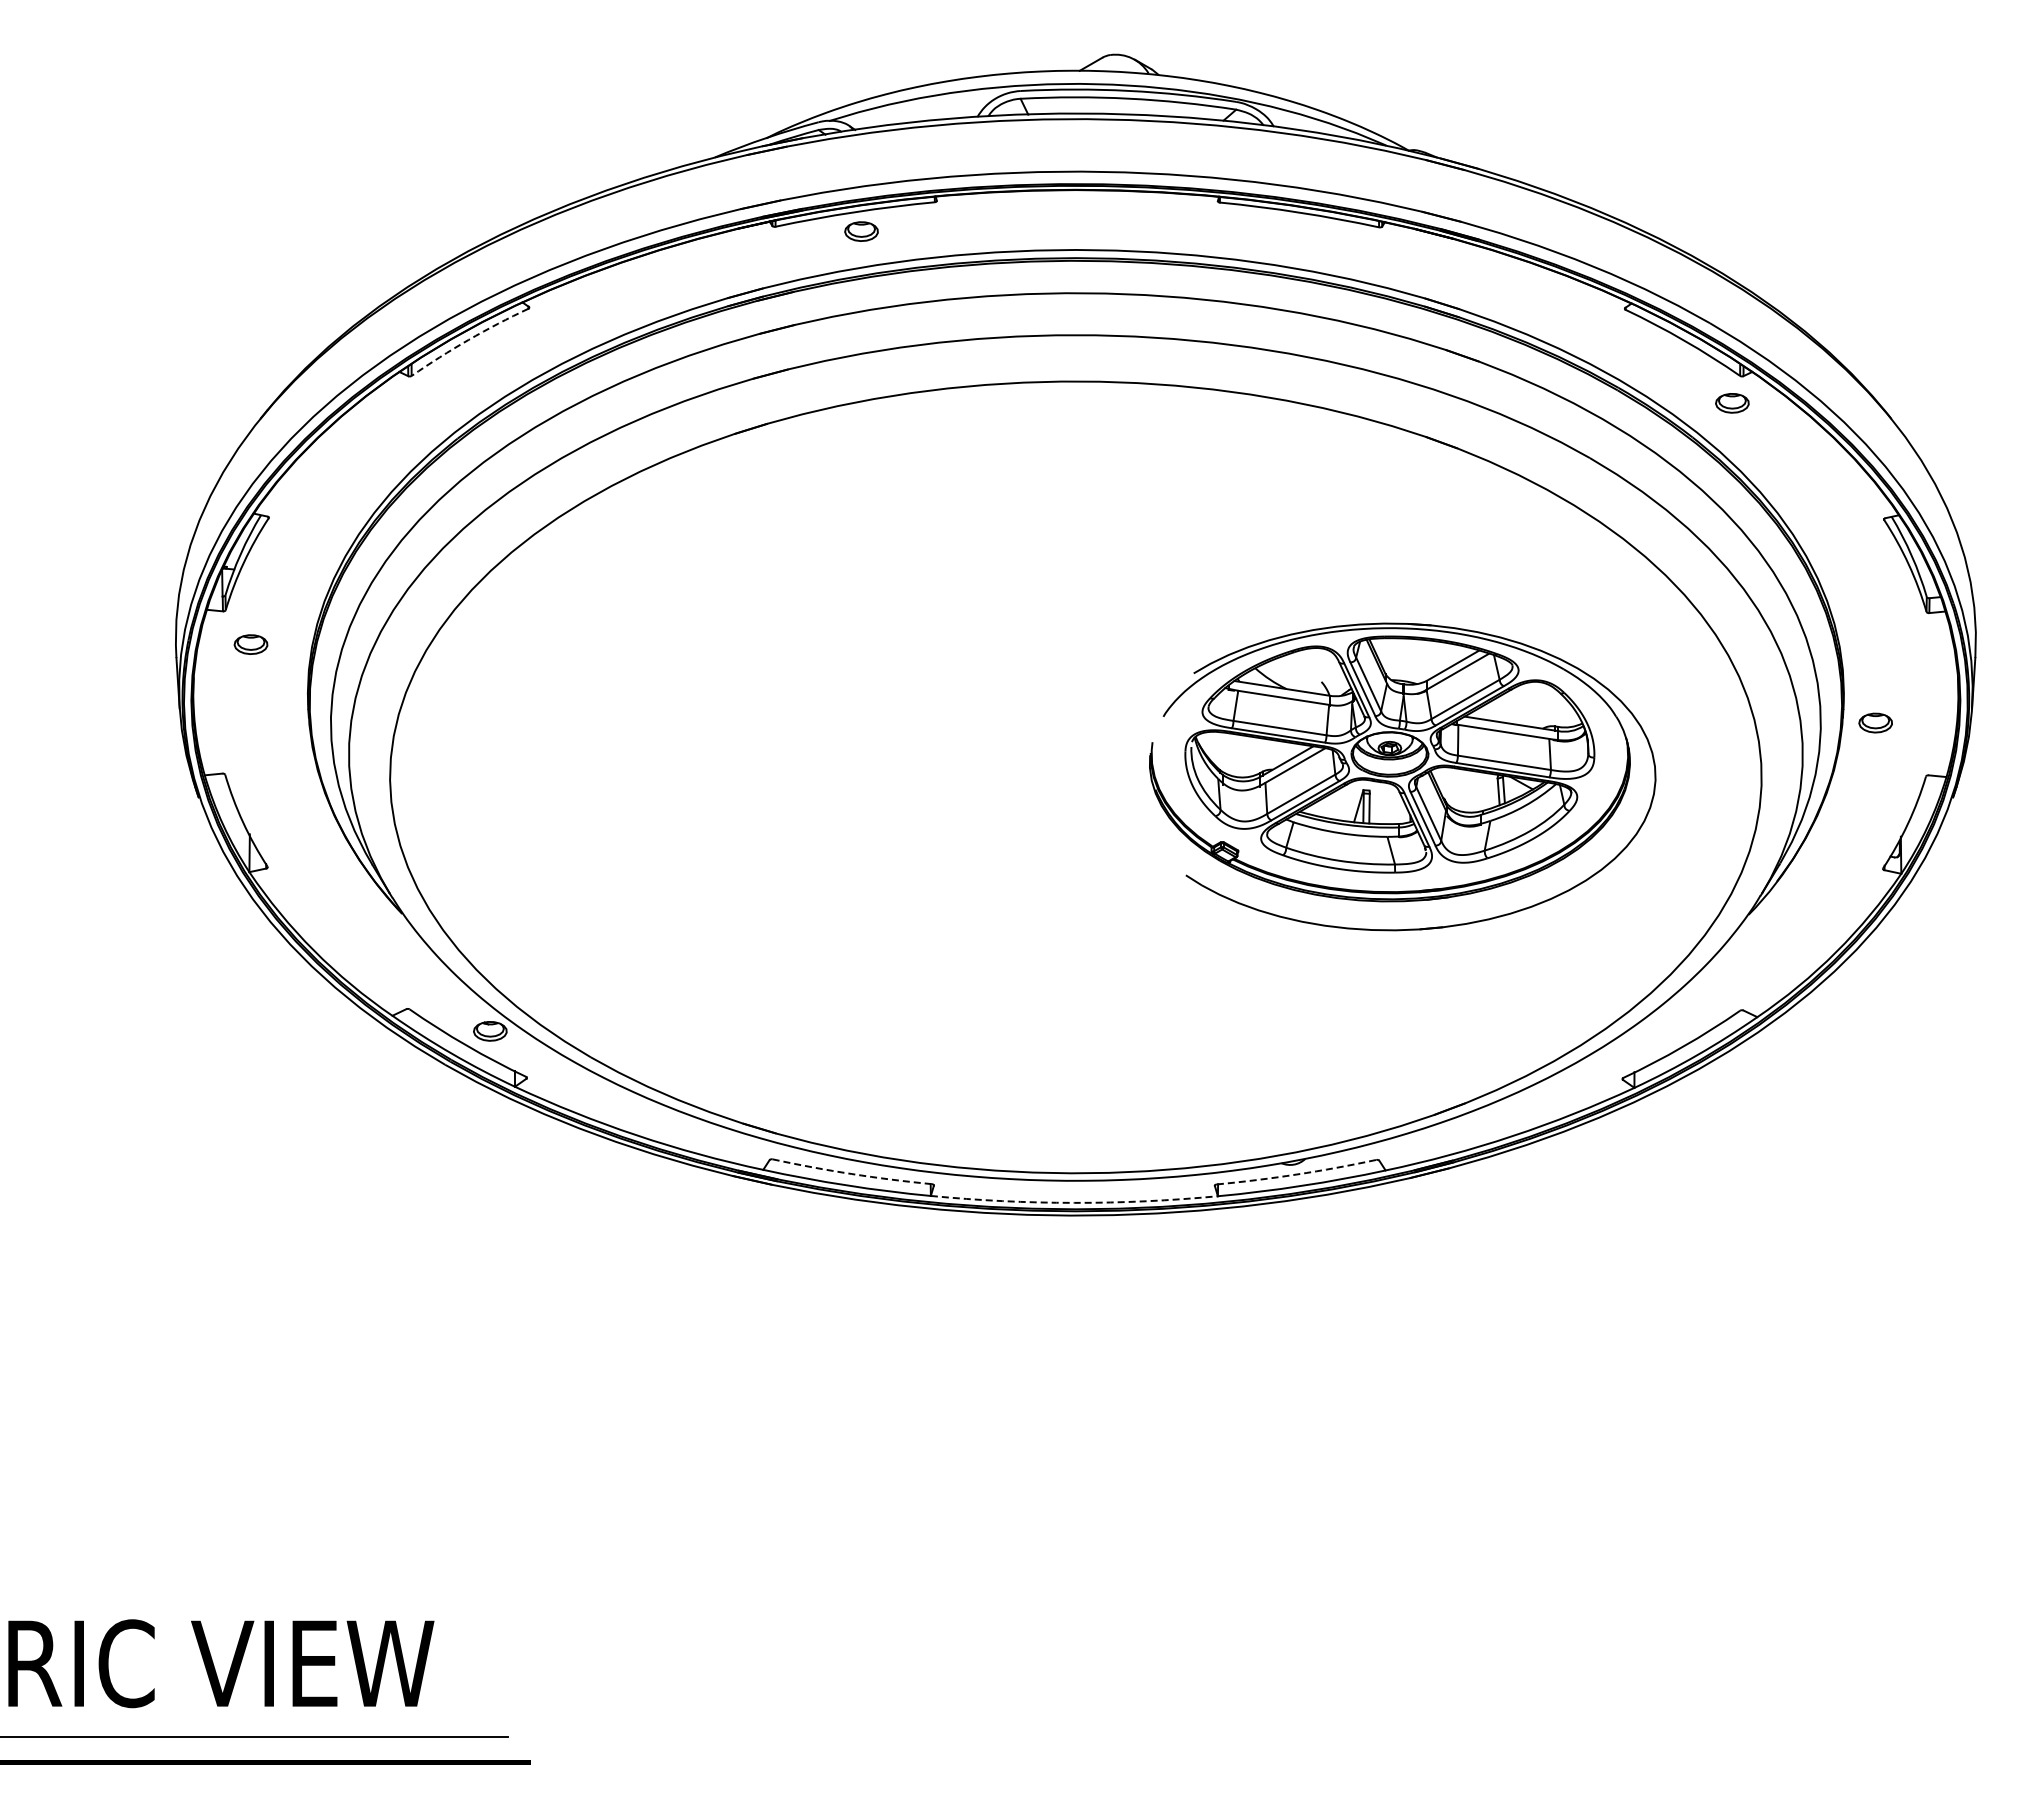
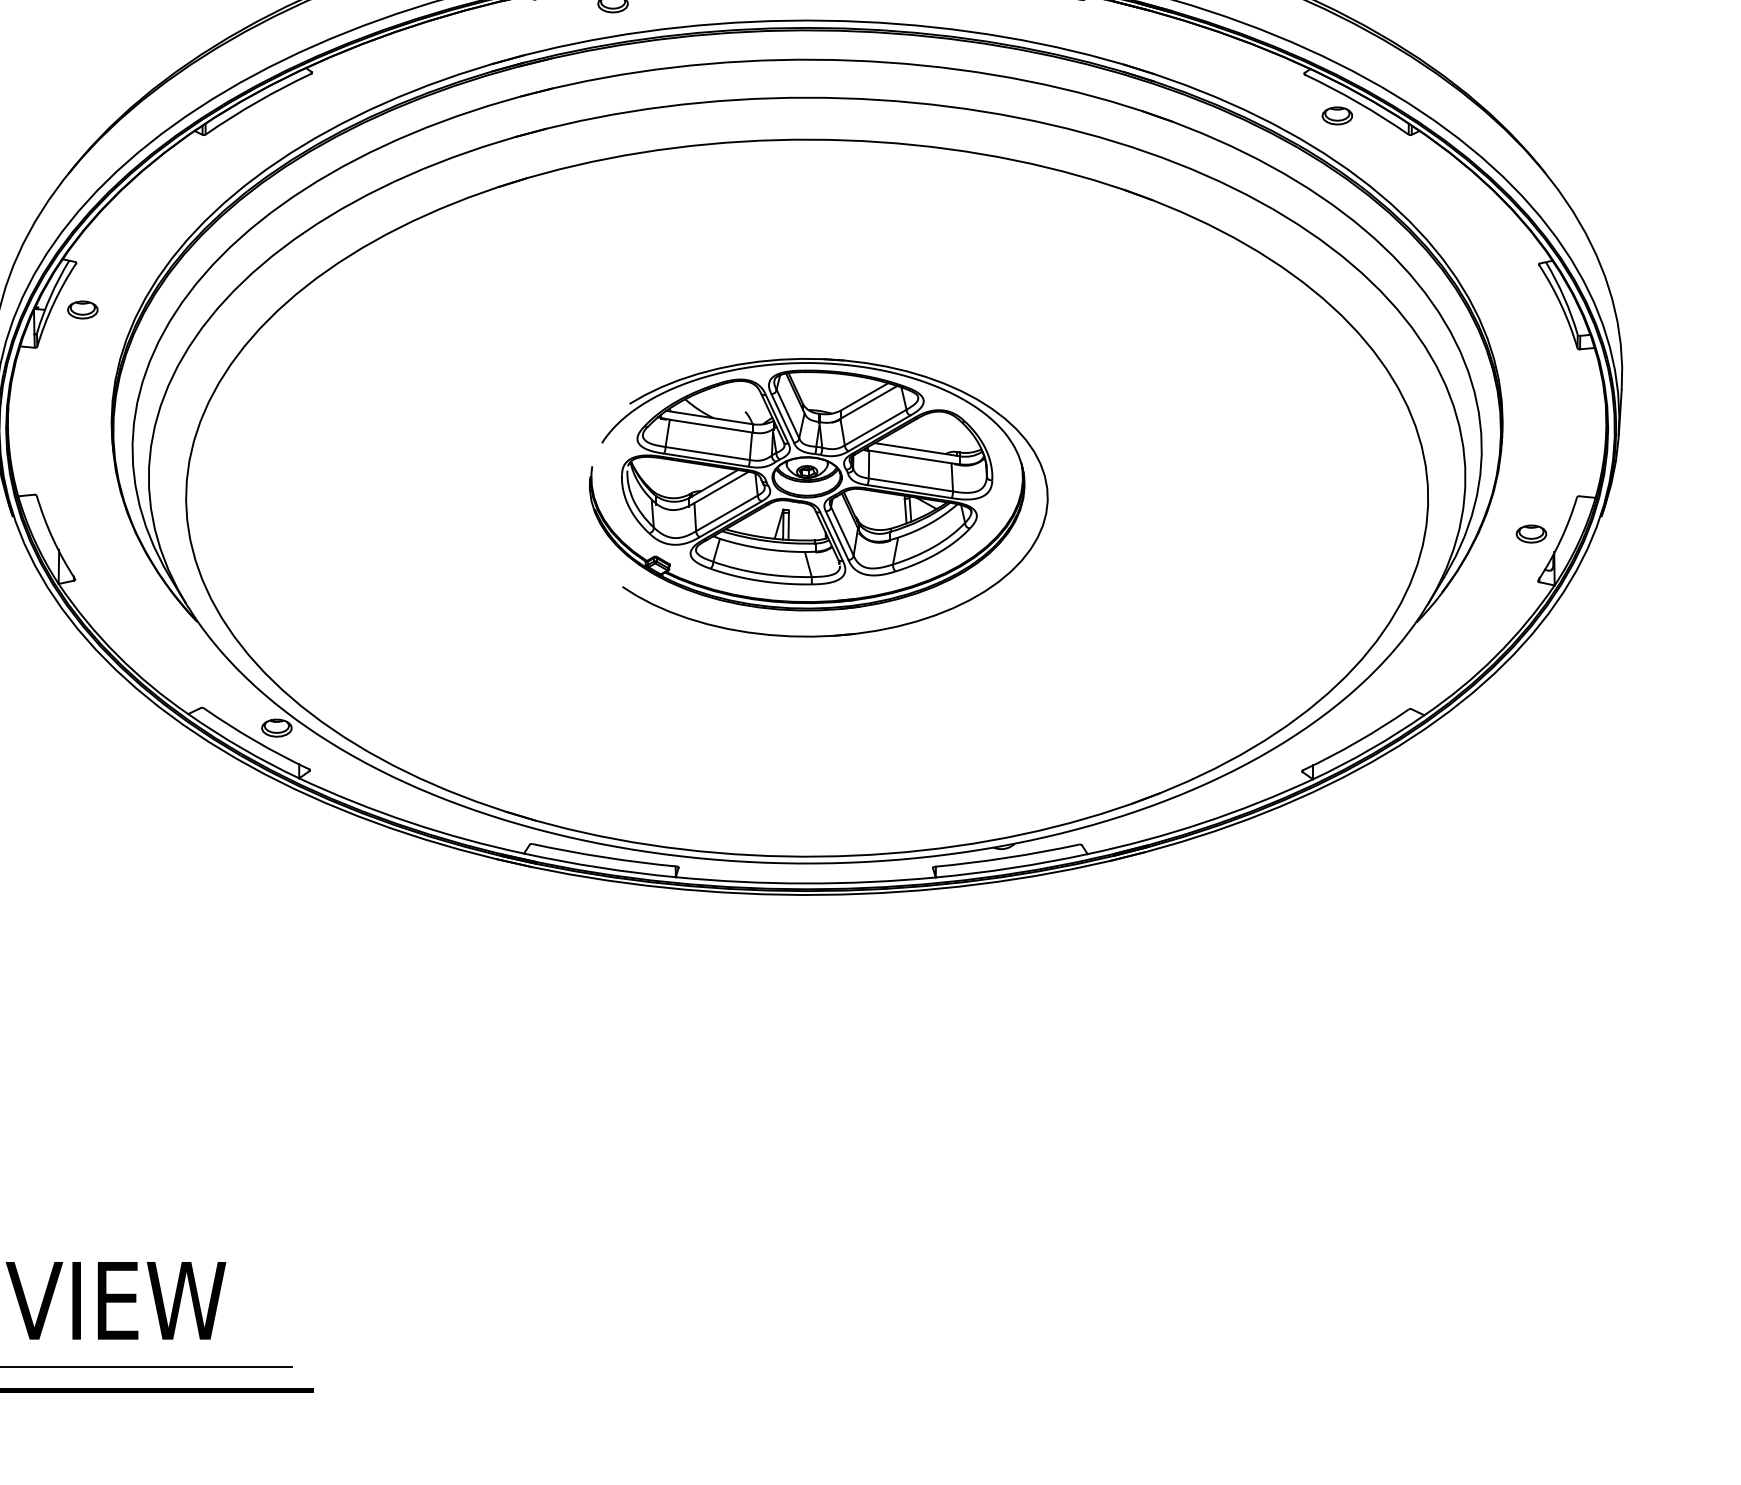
arc: (468, 339) -> (257, 101), dashed -> solid
part: (1732, 403) -> (1337, 116), moved
part: (250, 644) -> (82, 309), moved
part: (1875, 722) -> (1531, 533), moved
part: (1402, 776) -> (818, 497), moved
arc: (851, 1174) -> (603, 857), dashed -> solid
arc: (1296, 1174) -> (1006, 857), dashed -> solid
arc: (1074, 1202) -> (805, 883), dashed -> solid

